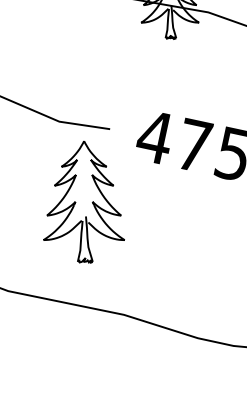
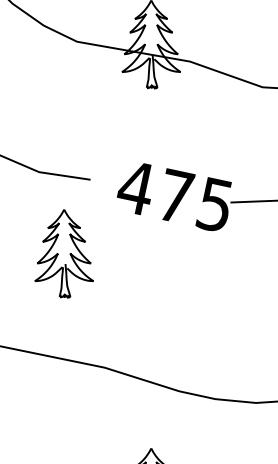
part: (83, 202) -> (63, 253), size x0.71

